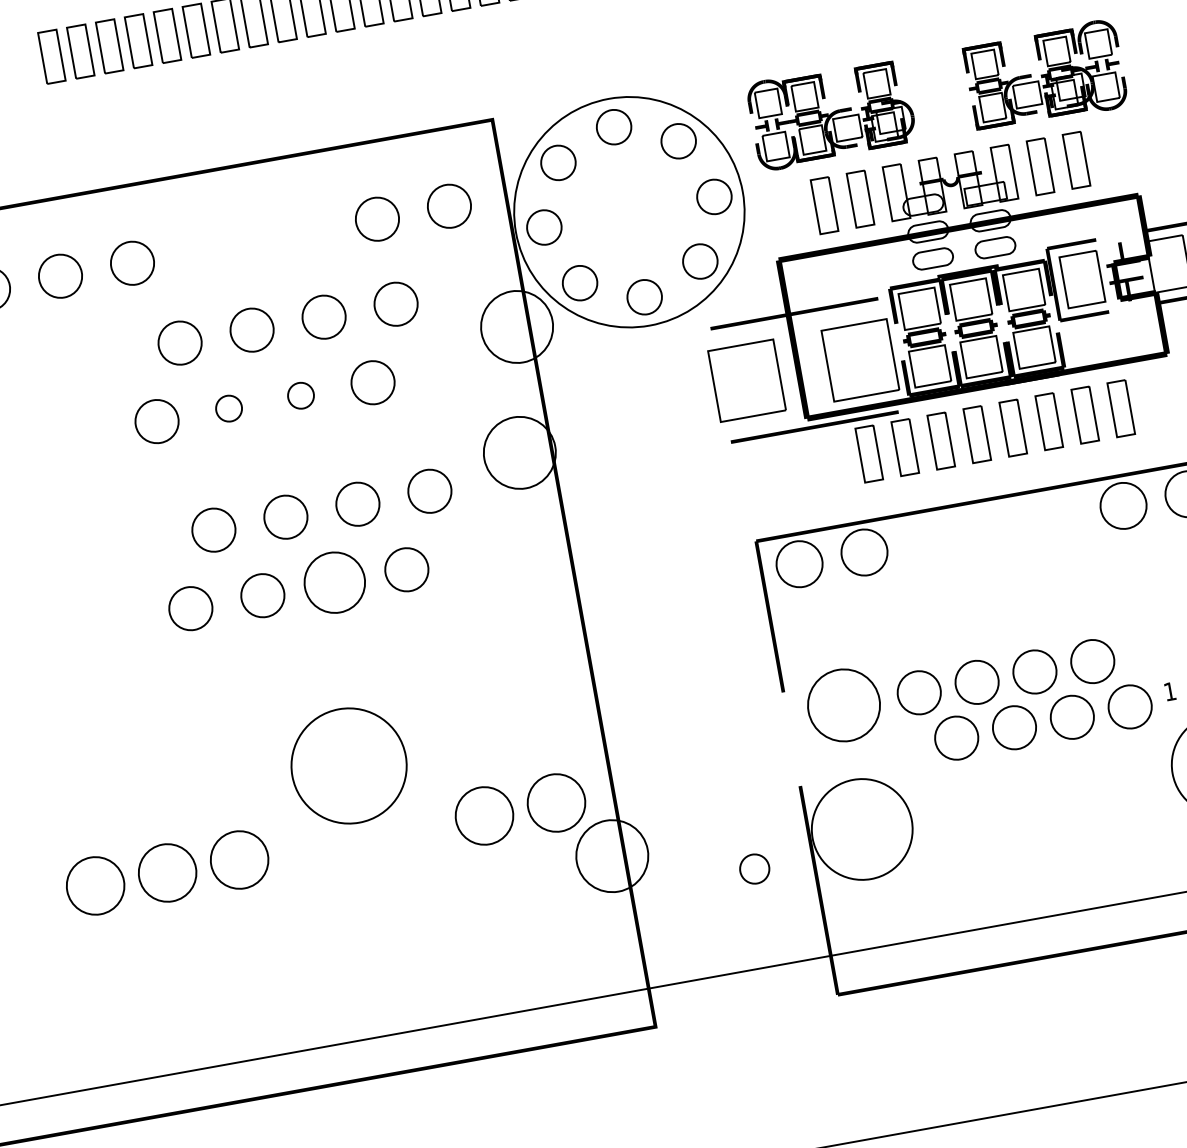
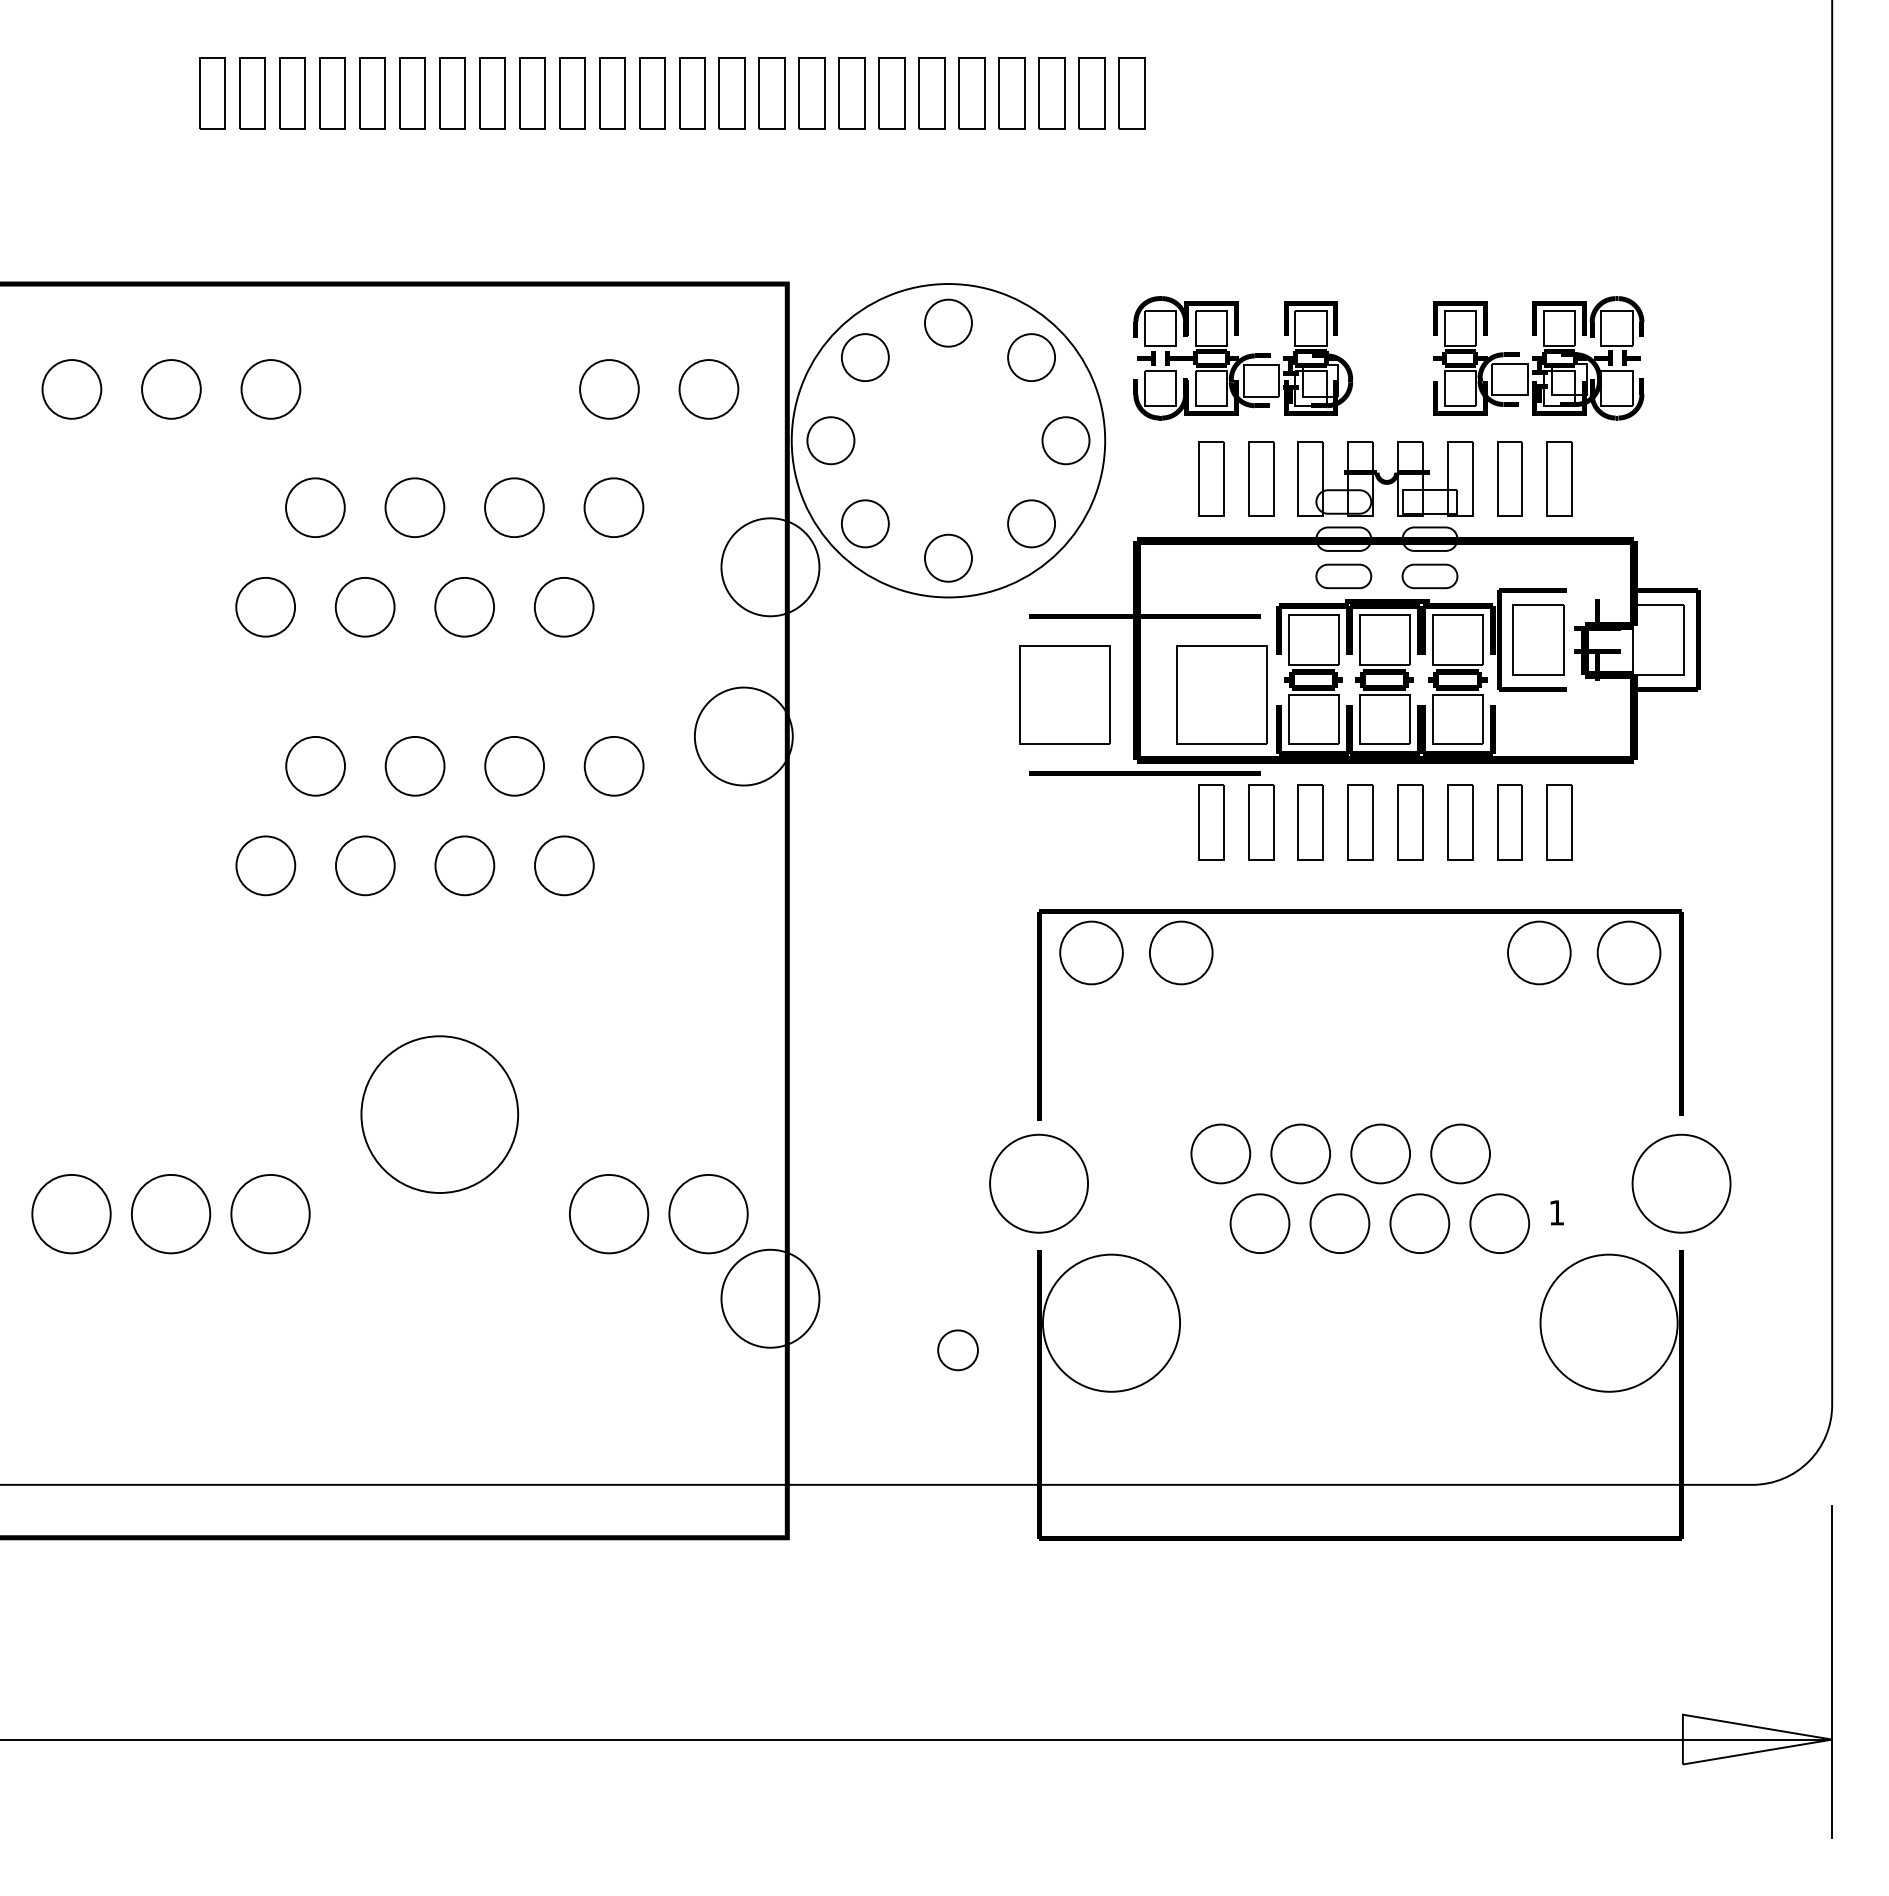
circle: (300, 395) -> (464, 607), size x1.67
circle: (228, 408) -> (364, 606), size x1.67
circle: (334, 582) -> (464, 865), size x0.71
circle: (843, 705) -> (1038, 1183), moved

